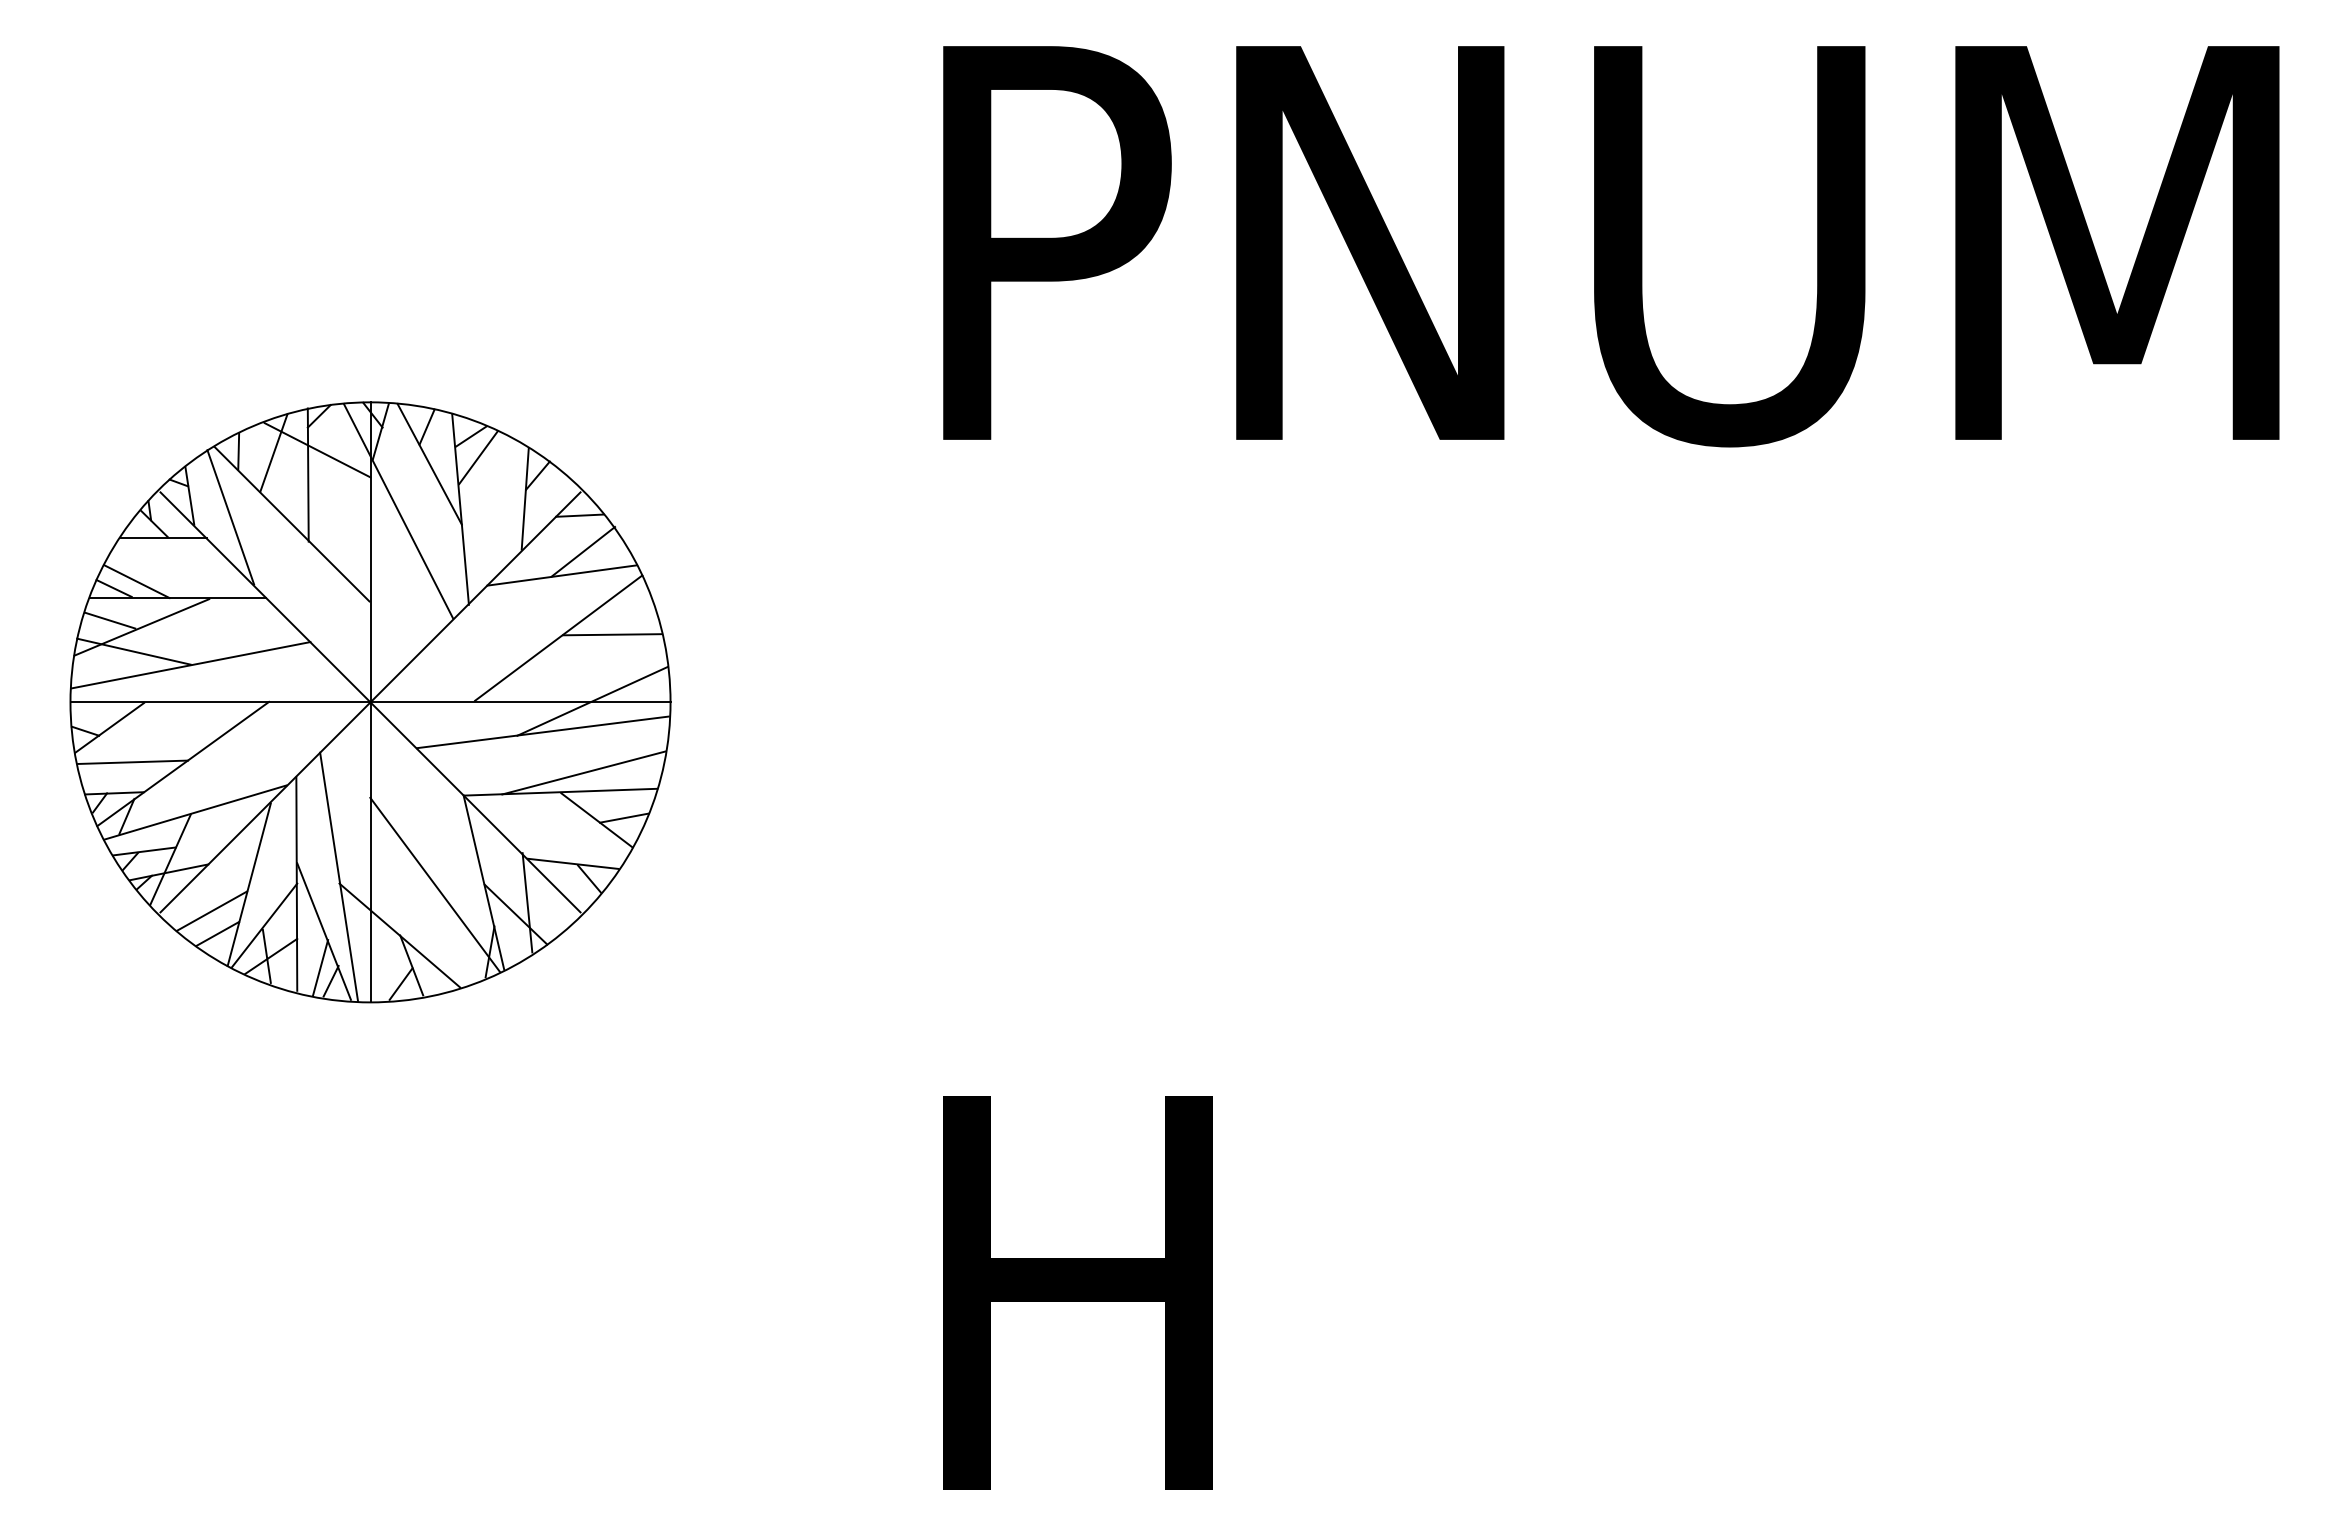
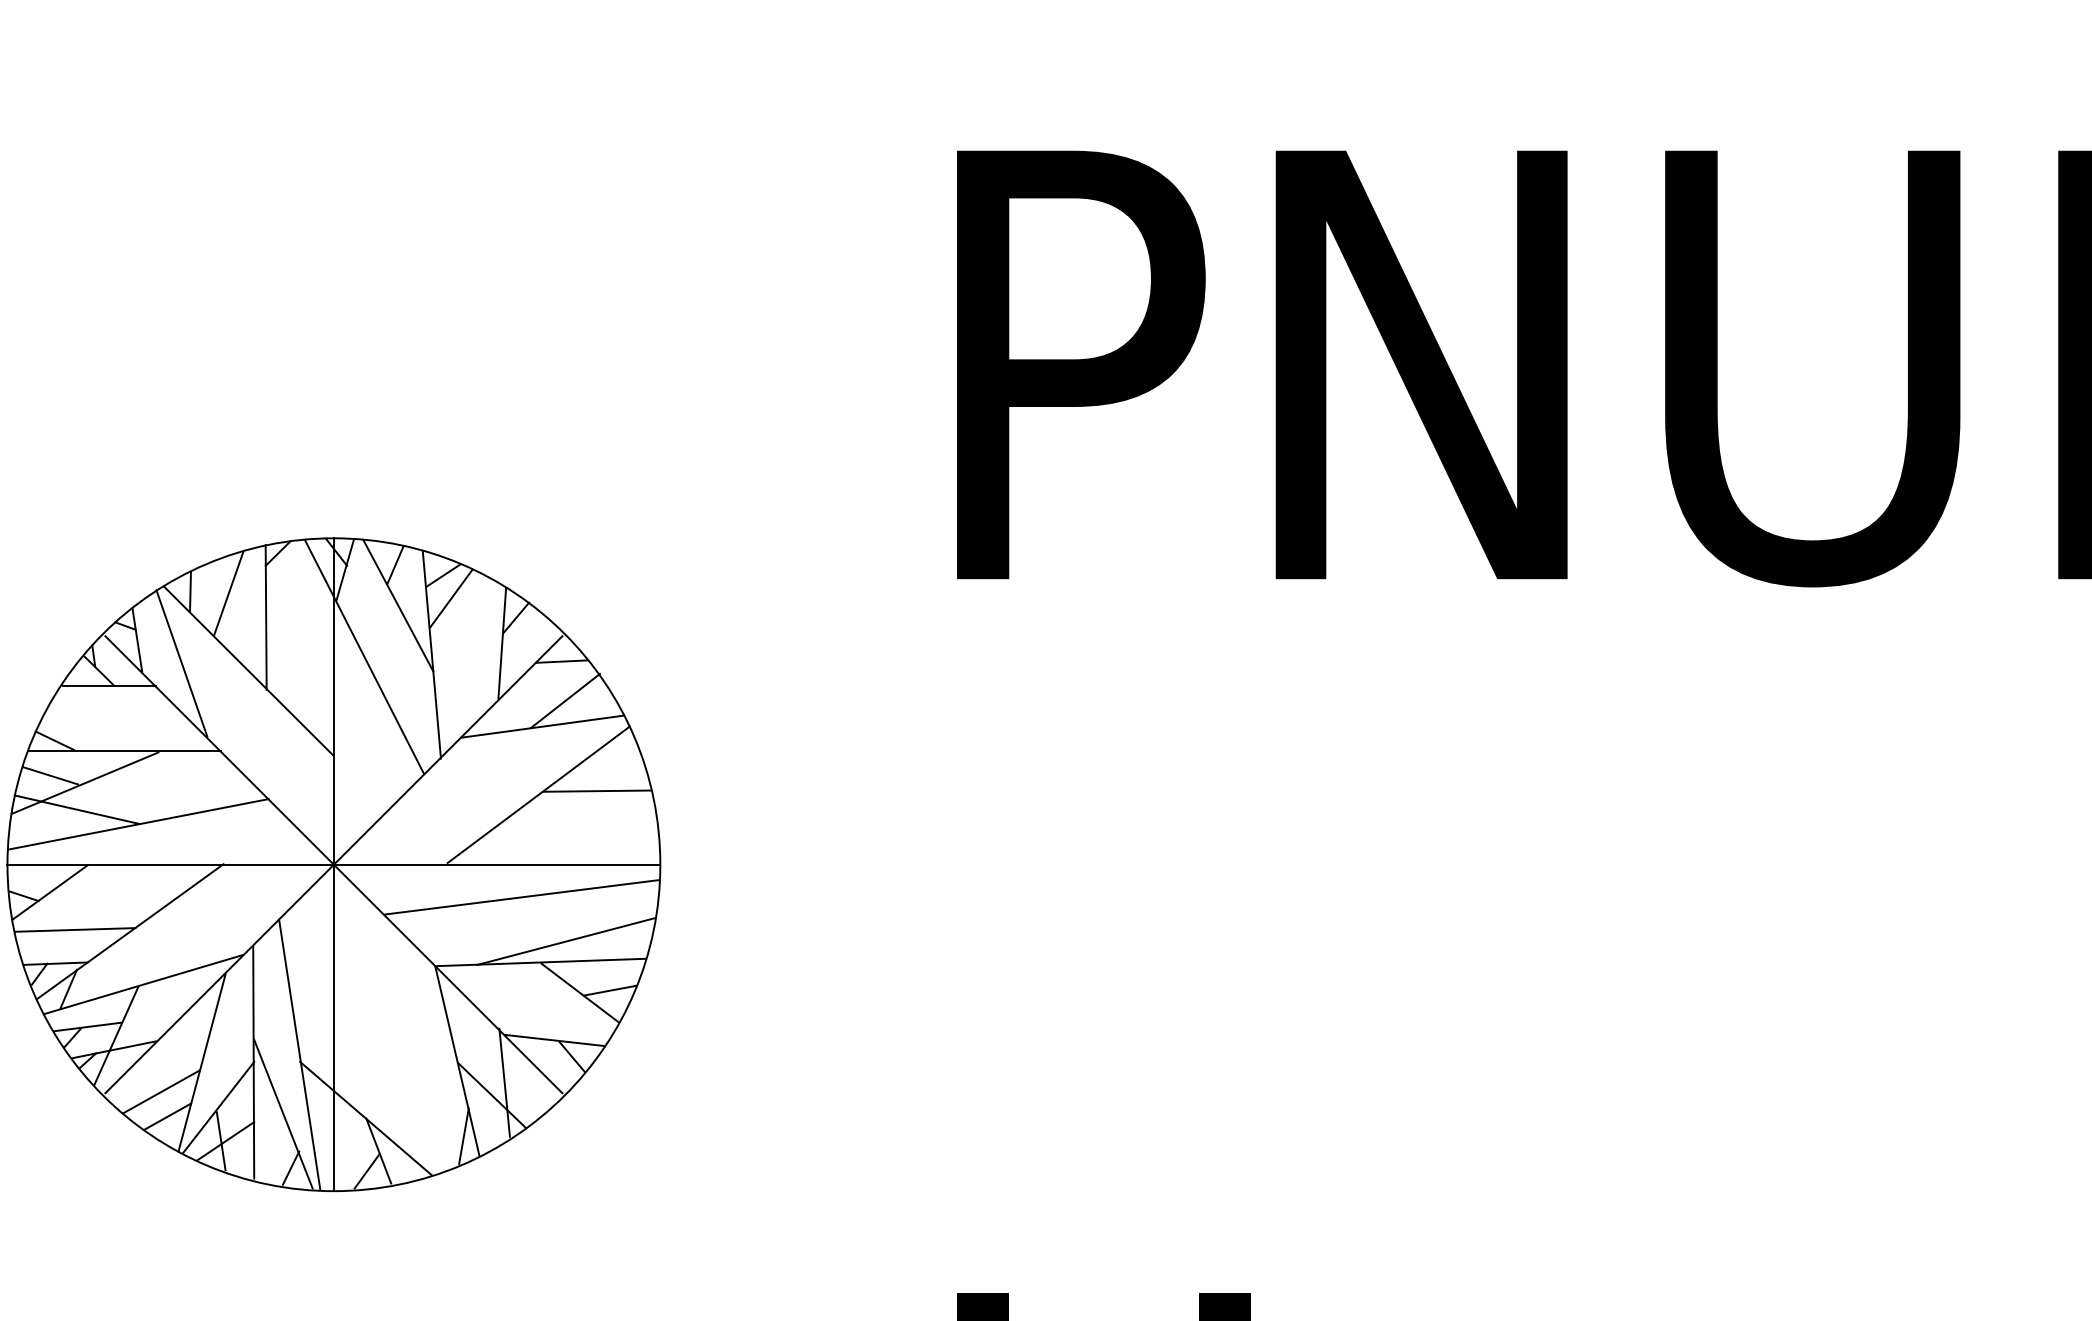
line: (317, 450) -> (276, 590), removed
line: (136, 581) -> (79, 733), removed
line: (592, 700) -> (575, 862), removed
line: (434, 884) -> (403, 1062), removed
line: (320, 967) -> (279, 1153), removed

